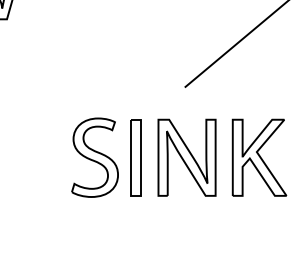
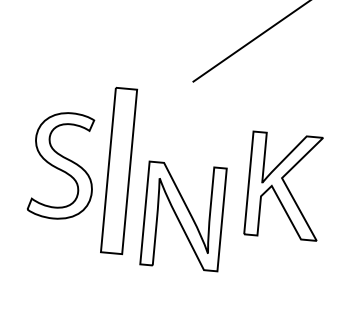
part: (135, 157) -> (117, 170), size x1.6
part: (186, 157) -> (182, 215), moved

